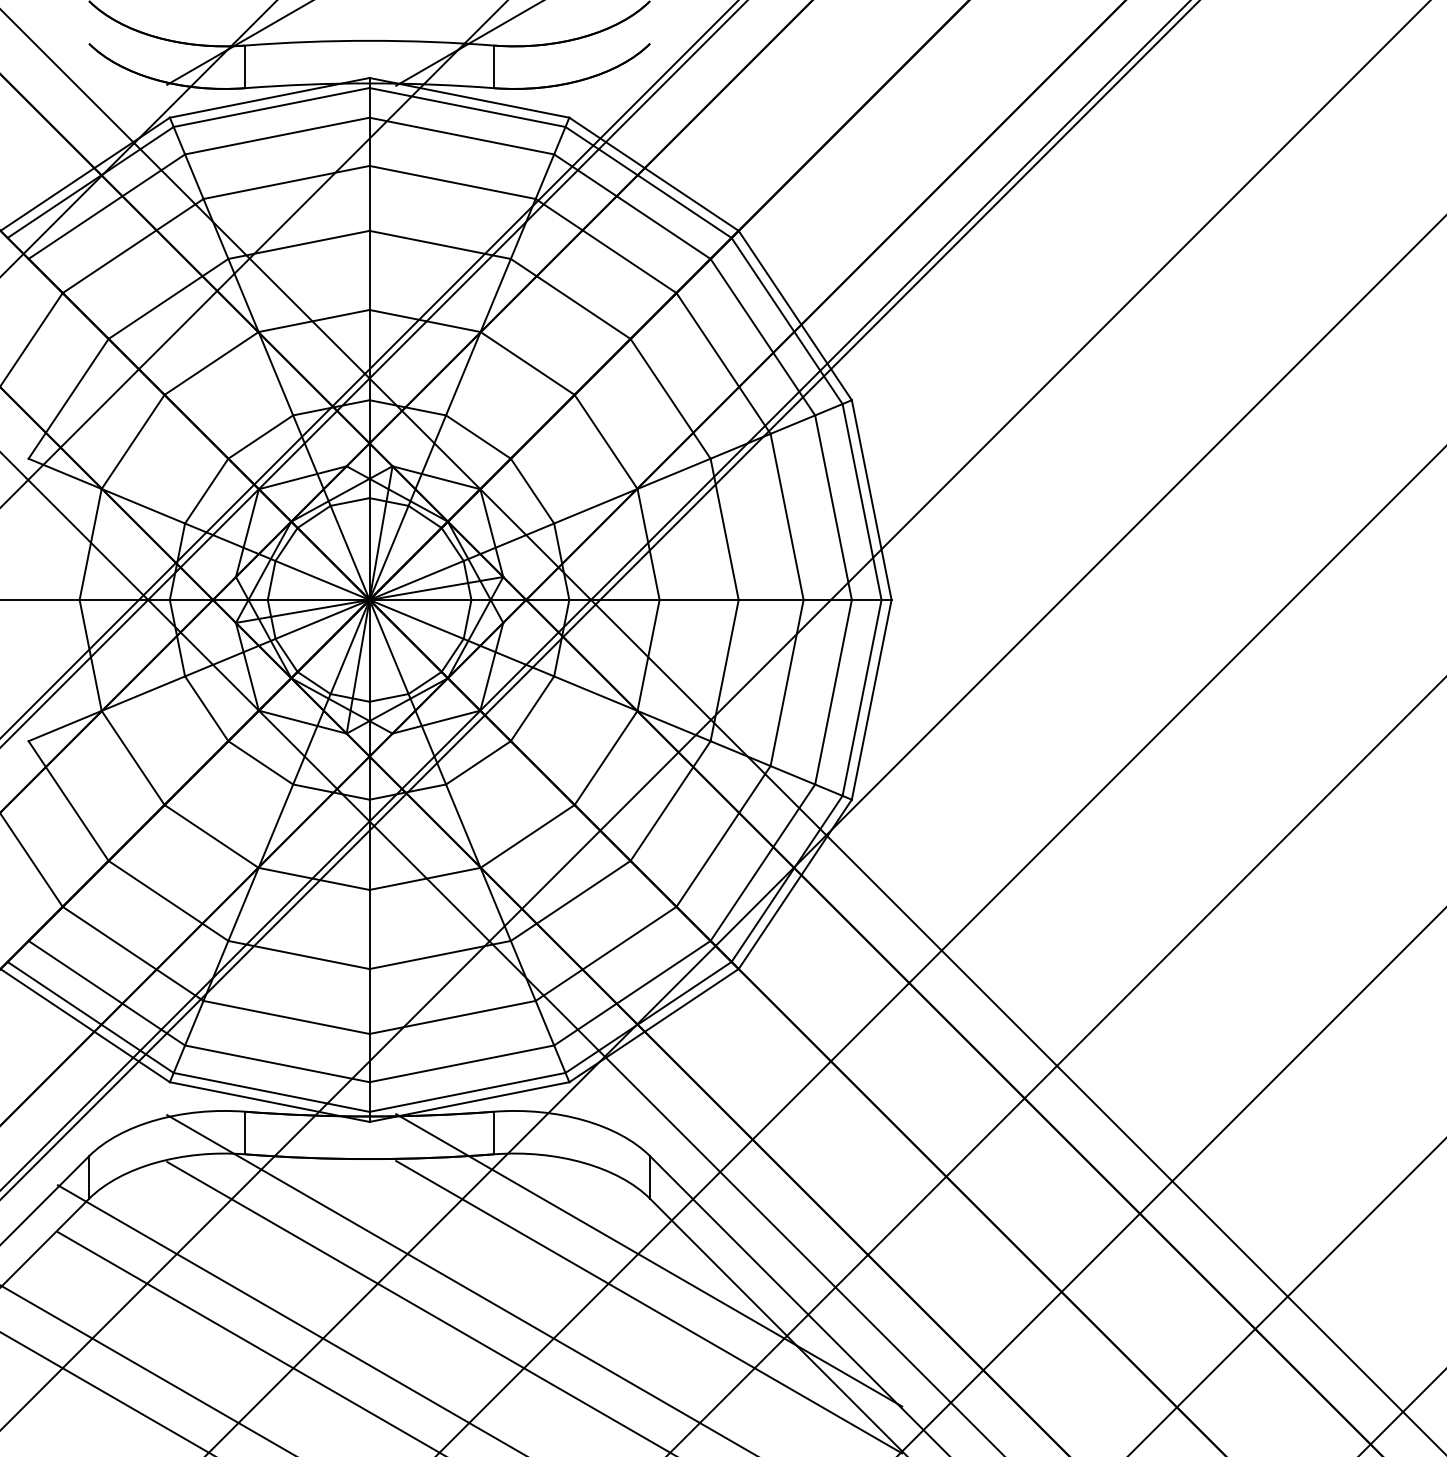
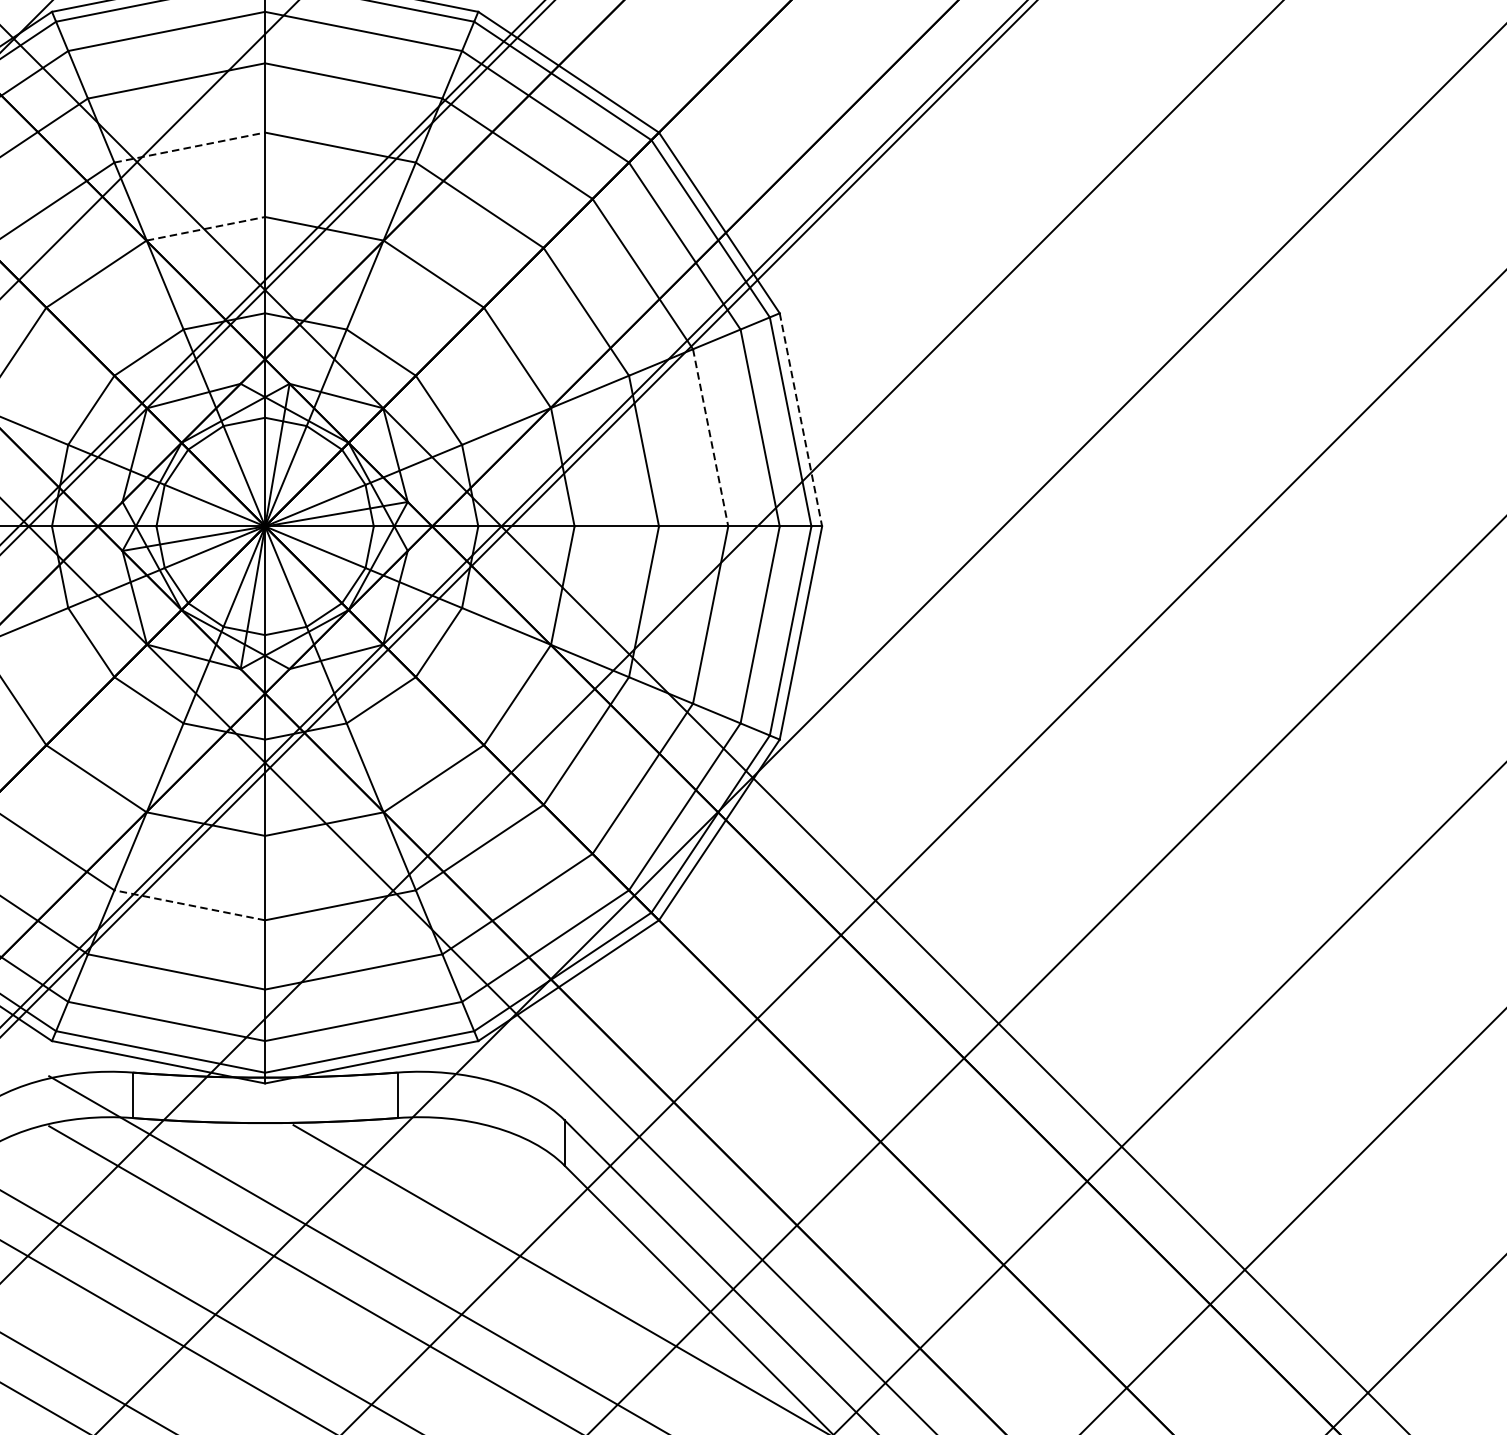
line: (299, 244) -> (190, 147), solid -> dashed
line: (314, 321) -> (206, 229), solid -> dashed
line: (871, 500) -> (800, 420), solid -> dashed
line: (787, 516) -> (711, 437), solid -> dashed
line: (298, 954) -> (189, 904), solid -> dashed
line: (649, 1260) -> (563, 1231), removed

